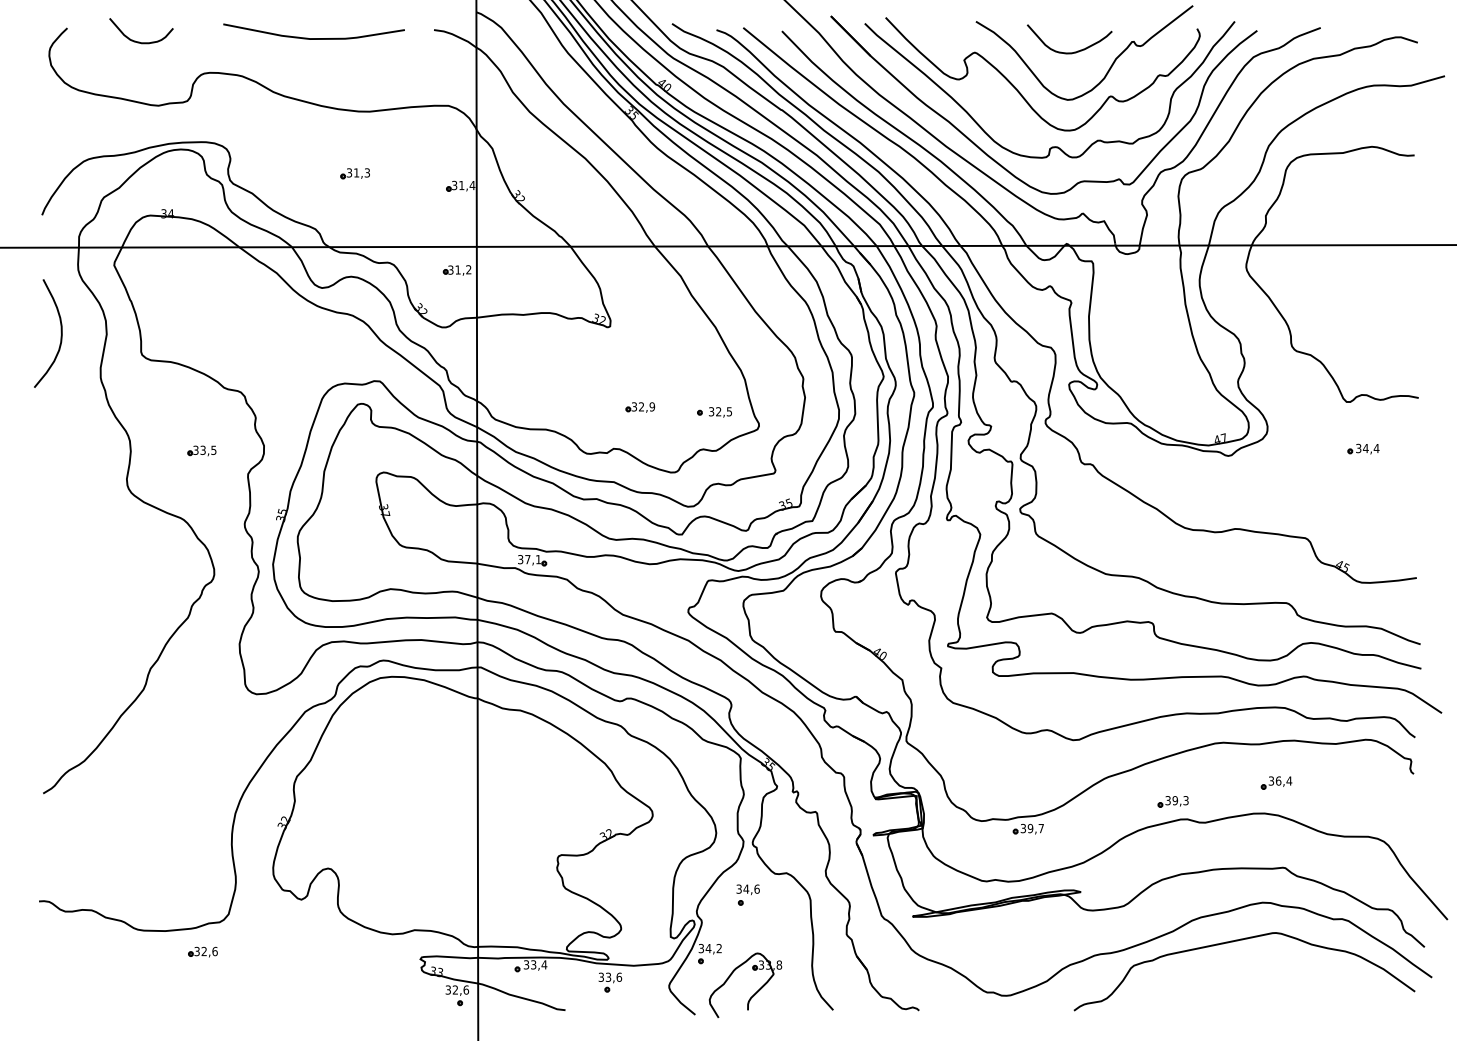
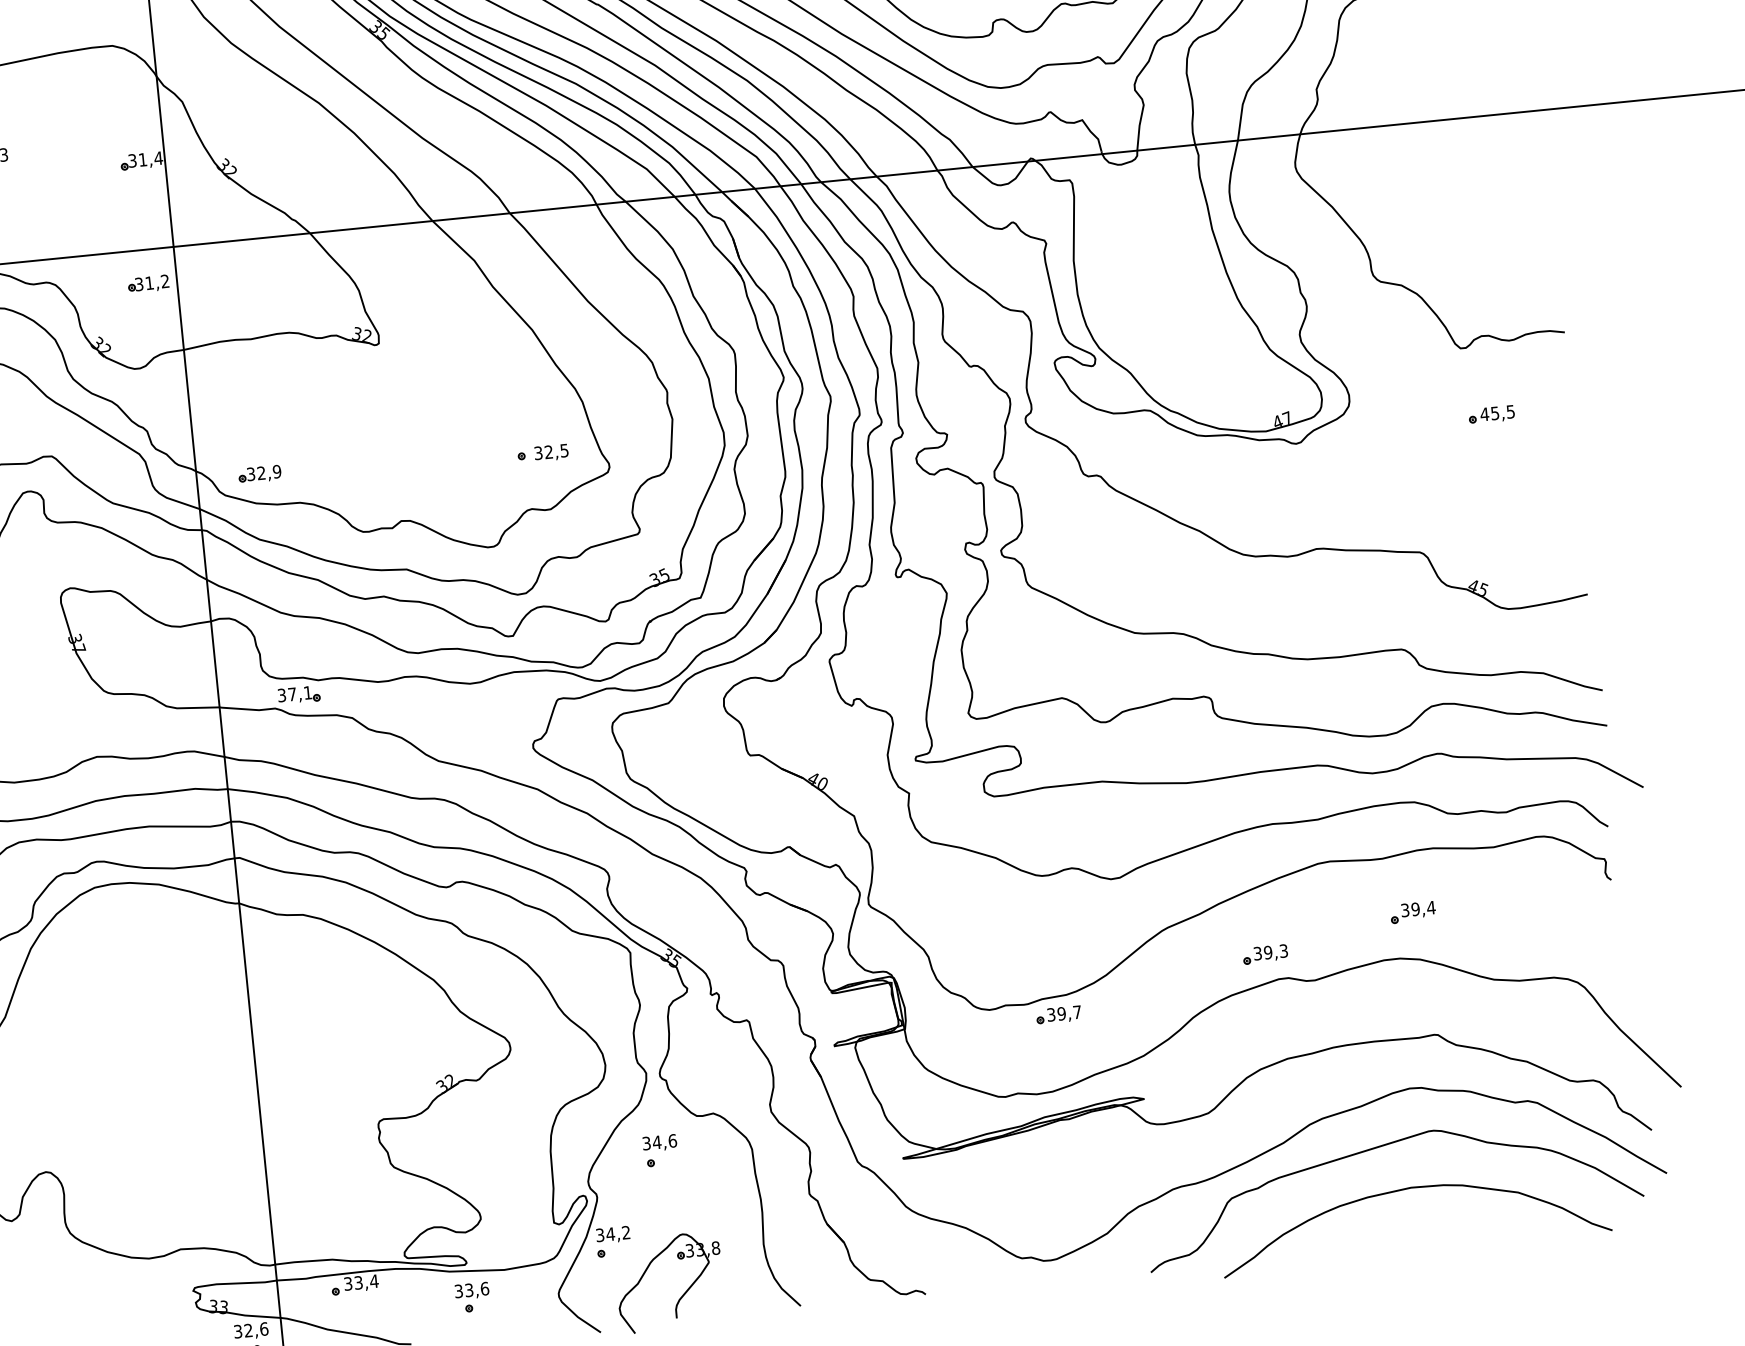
part: (640, 407) -> (260, 474), moved
text: (1367, 448) -> (1497, 413), 34,4 -> 45,5
text: (1278, 780) -> (1415, 908), 36,4 -> 39,4
curve: (1257, 971) -> (1412, 1189), added

